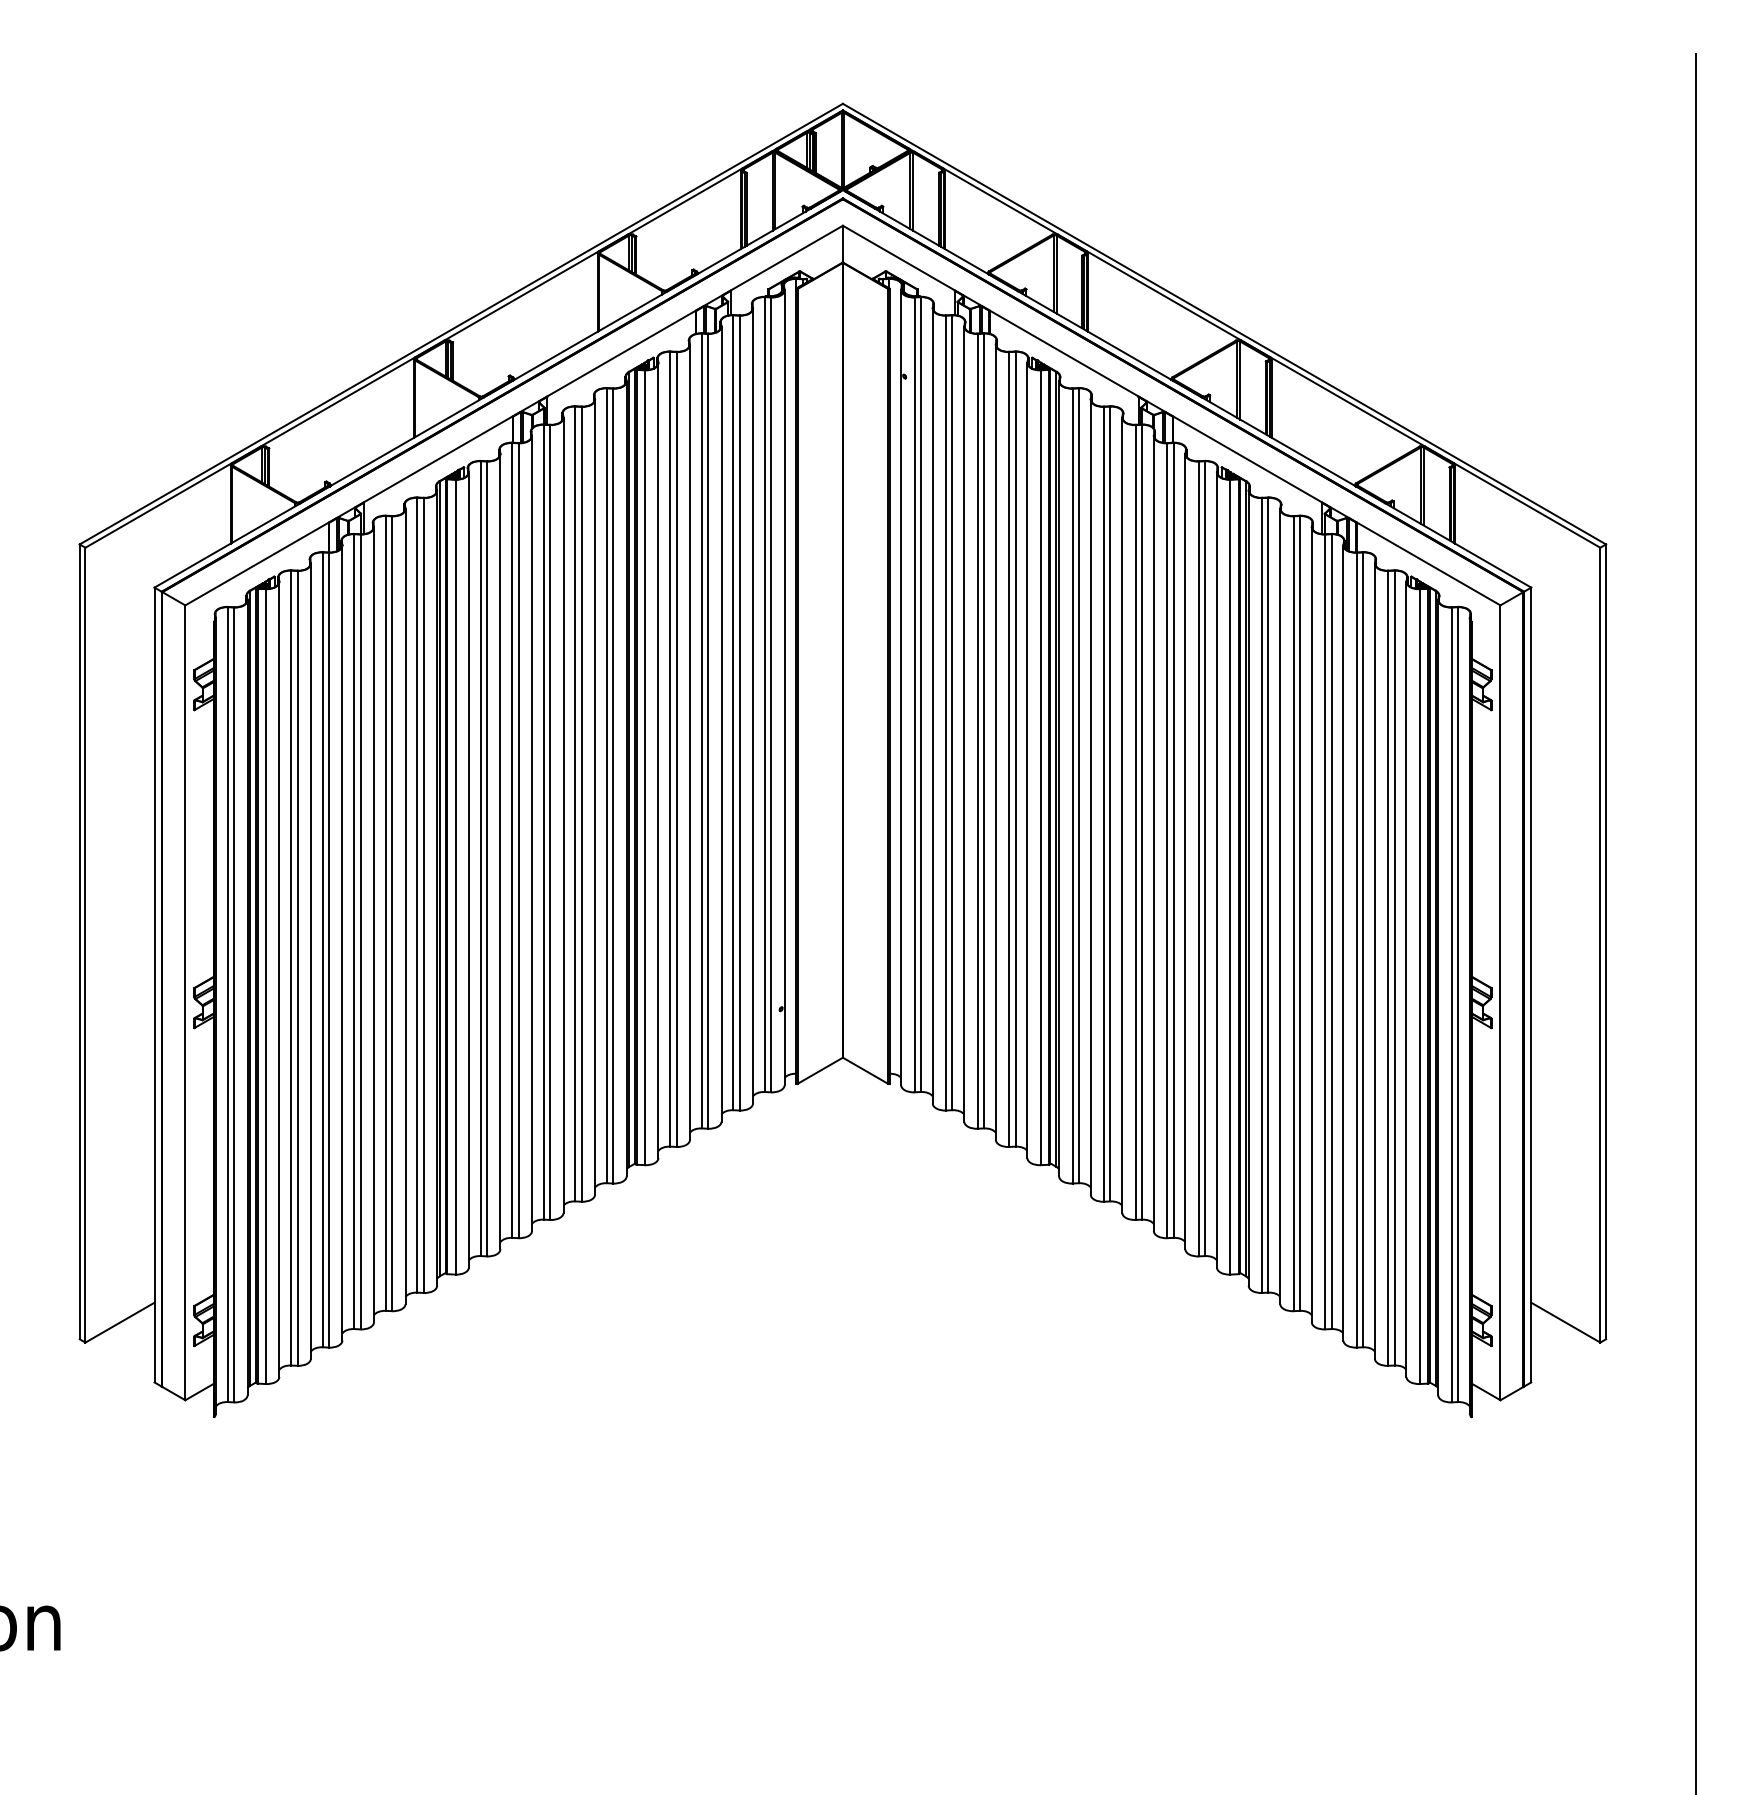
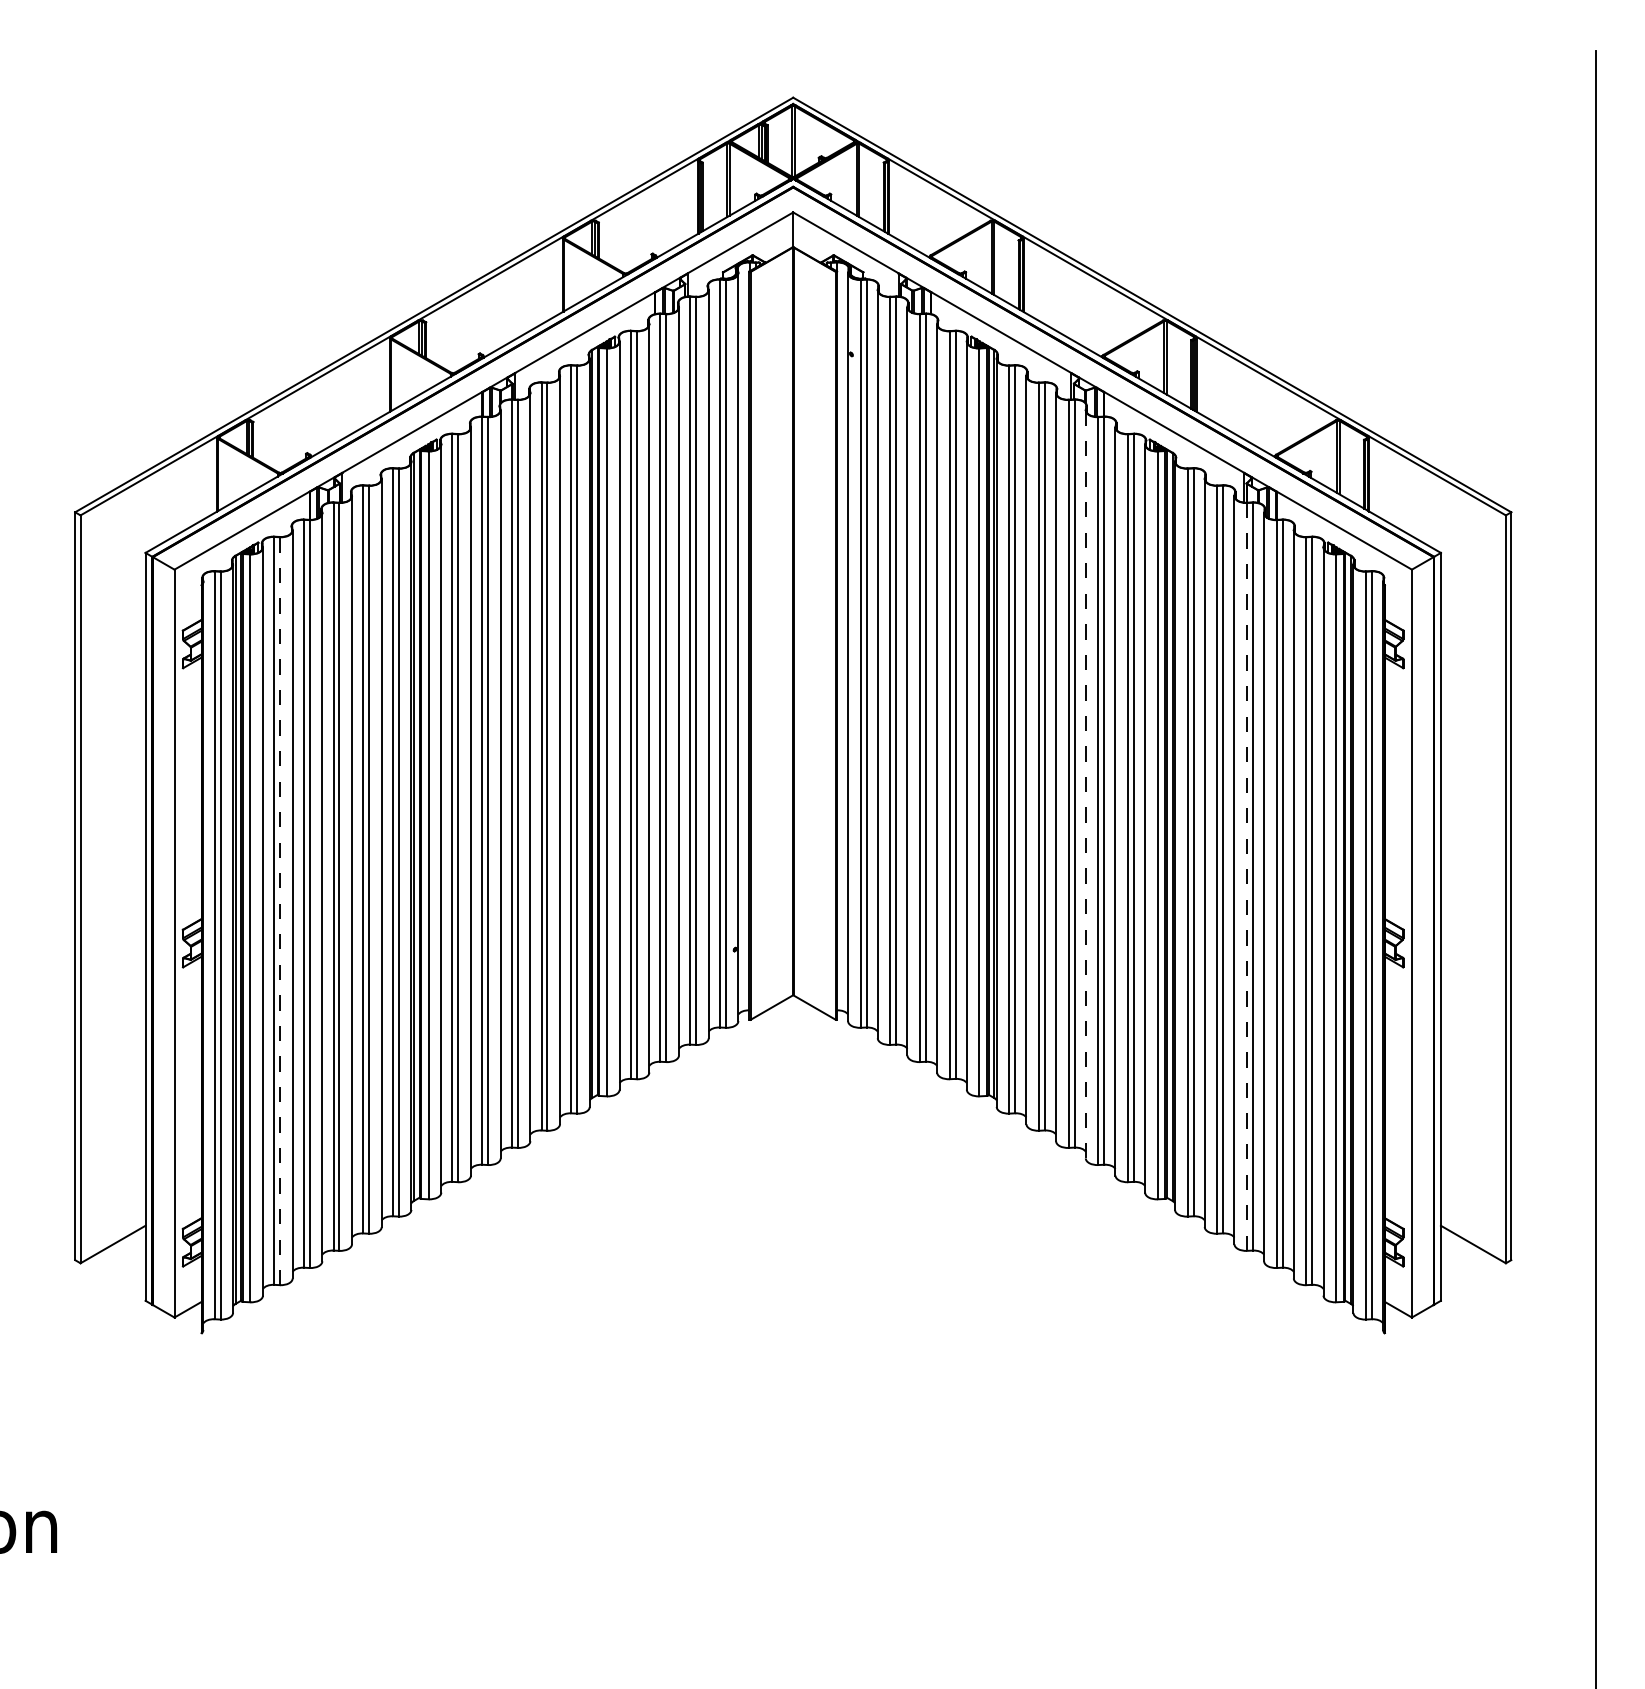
line: (1153, 833) -> (1085, 784), solid -> dashed
line: (1325, 931) -> (1247, 876), solid -> dashed
line: (297, 968) -> (280, 911), solid -> dashed

